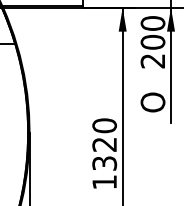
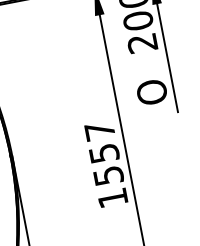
text: (104, 143) -> (103, 152), 1320 -> 1557

